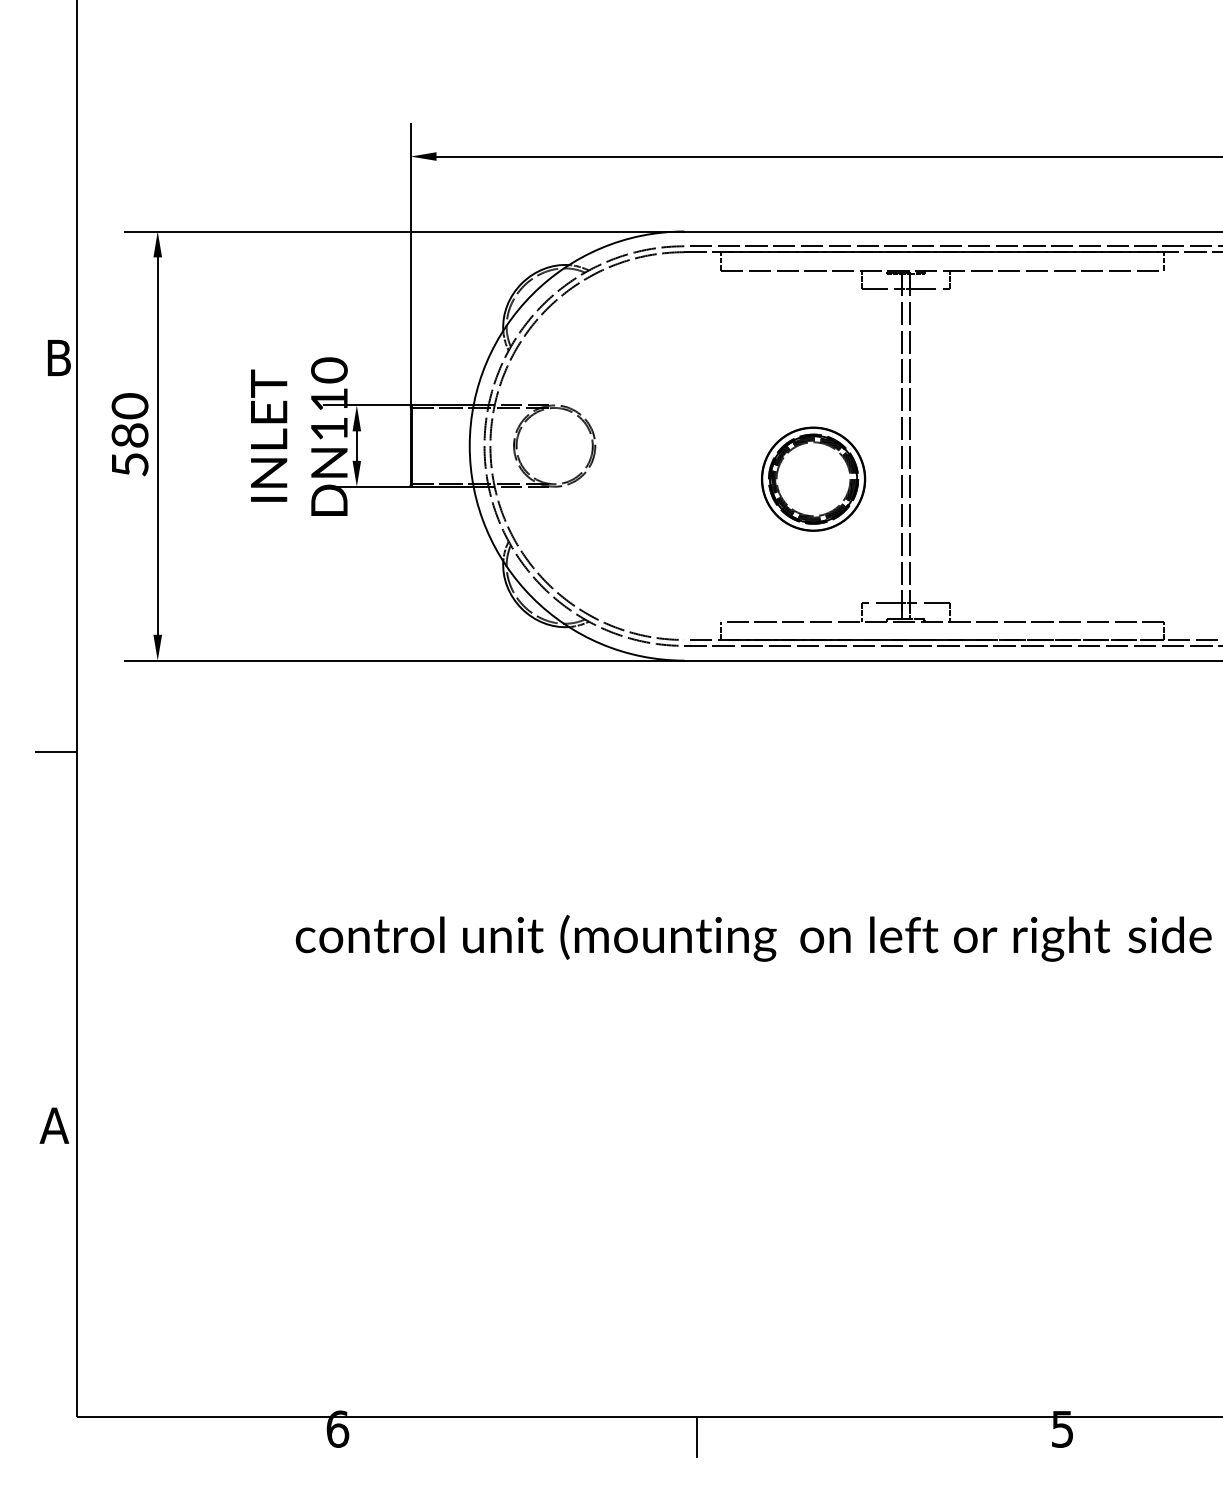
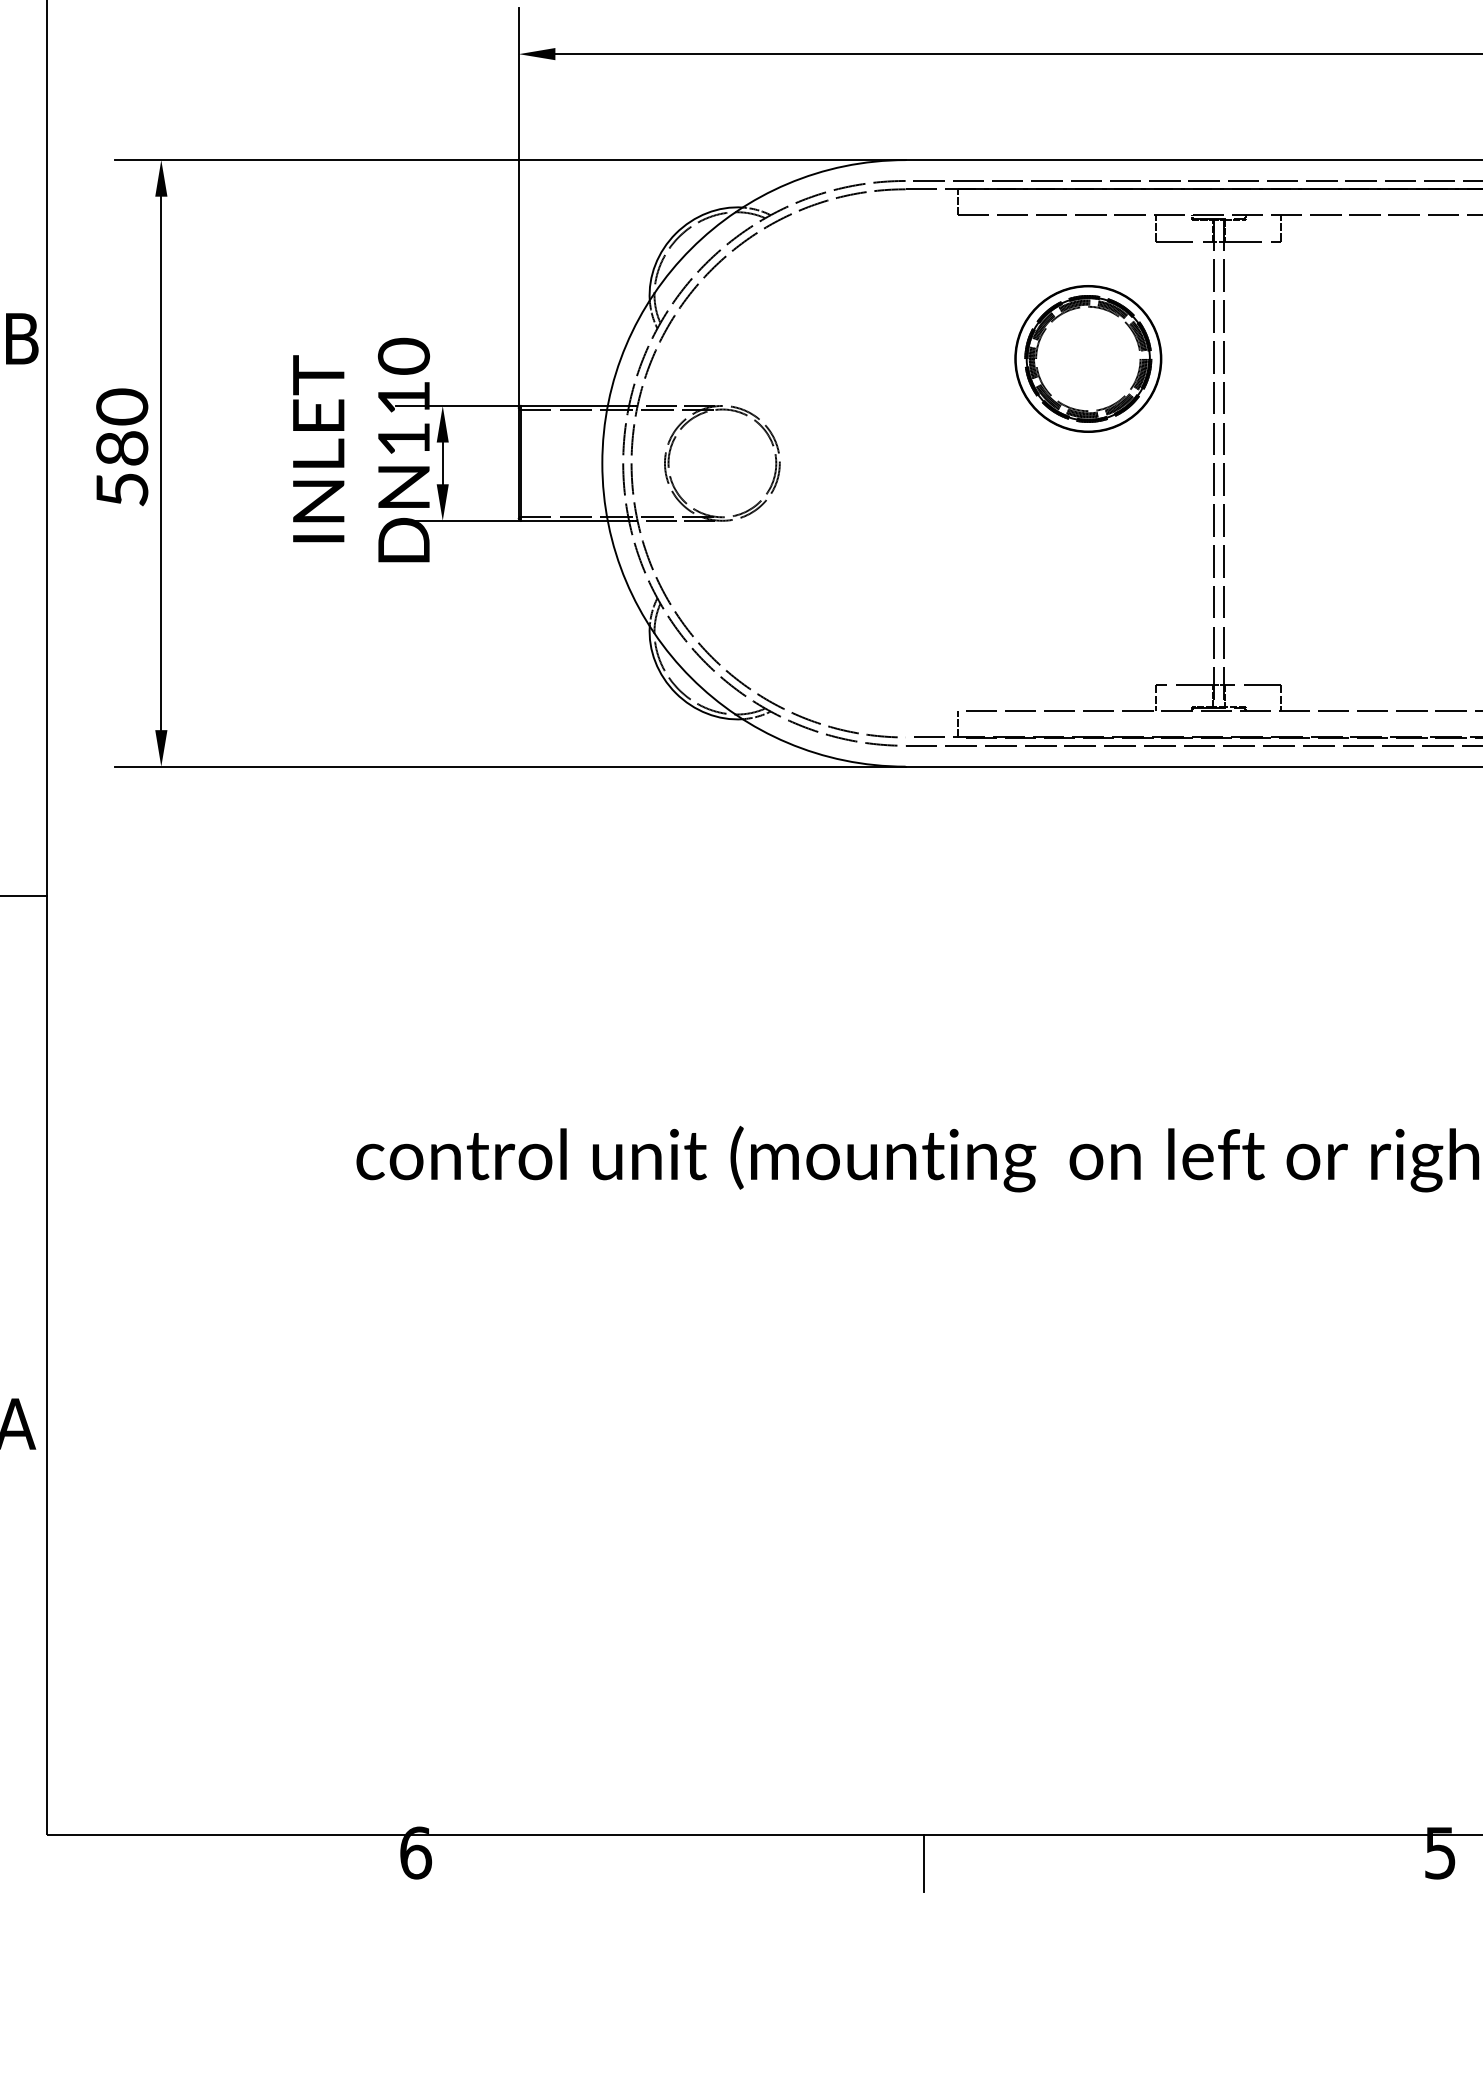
part: (813, 478) -> (1088, 357), moved

